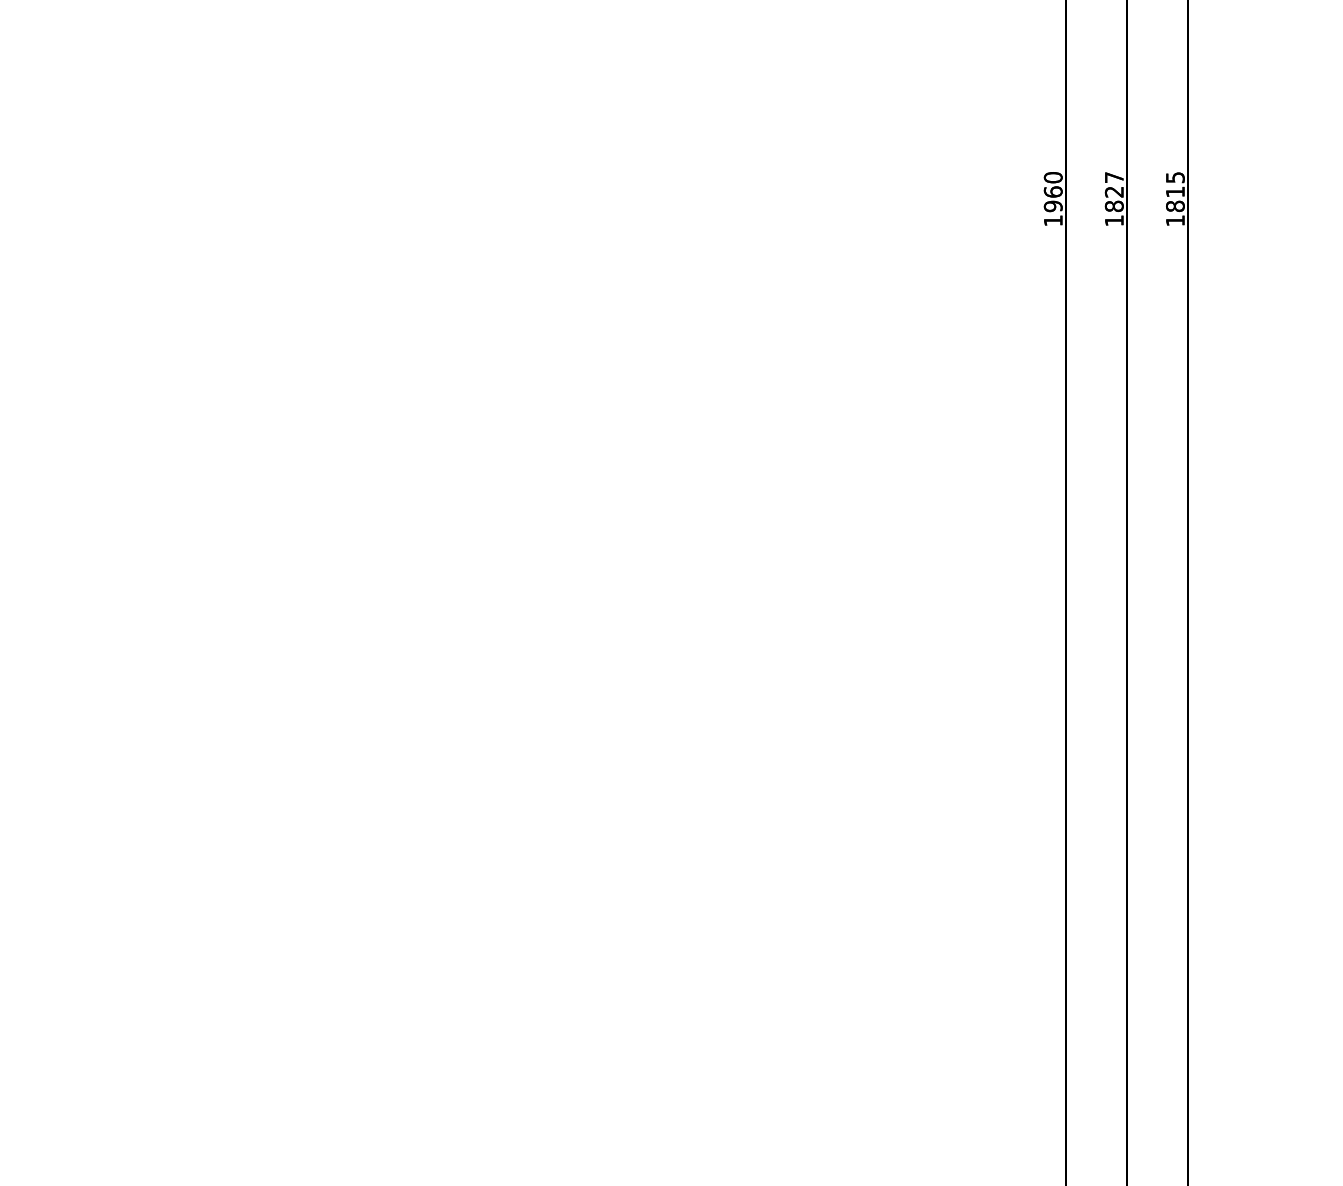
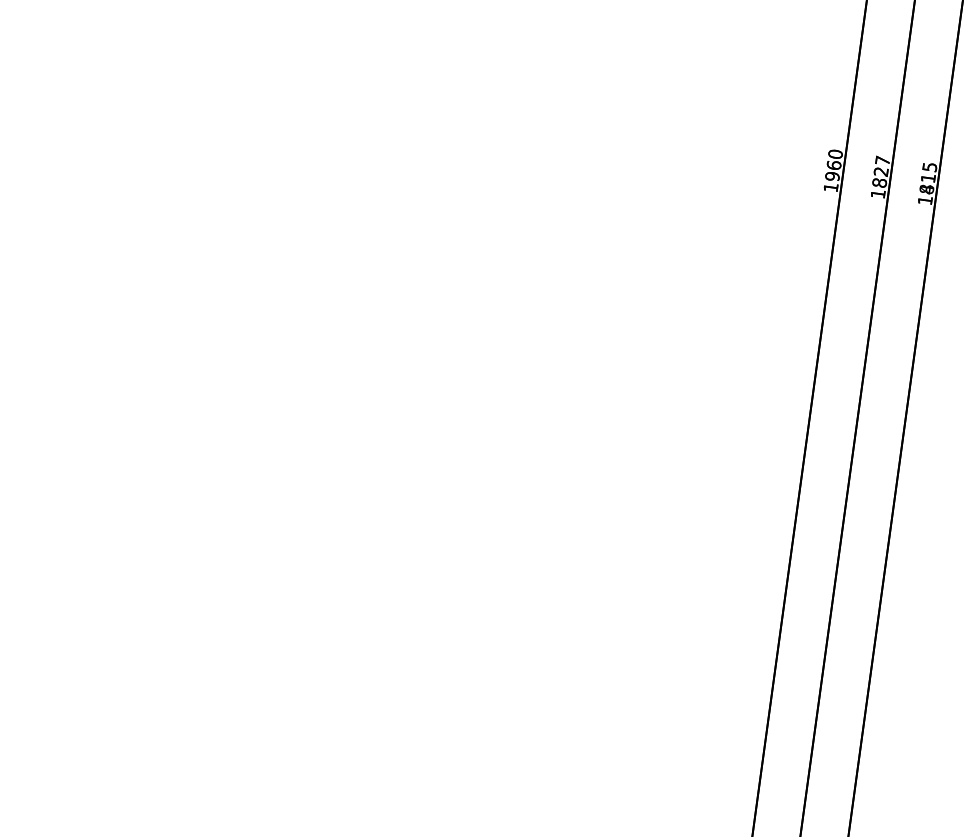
text: (1175, 206) -> (926, 189), 1815 -> 1415

